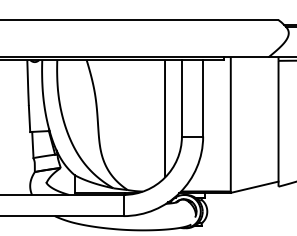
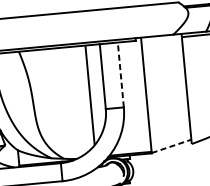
line: (203, 97) -> (121, 74), solid -> dashed
line: (254, 187) -> (171, 146), solid -> dashed

